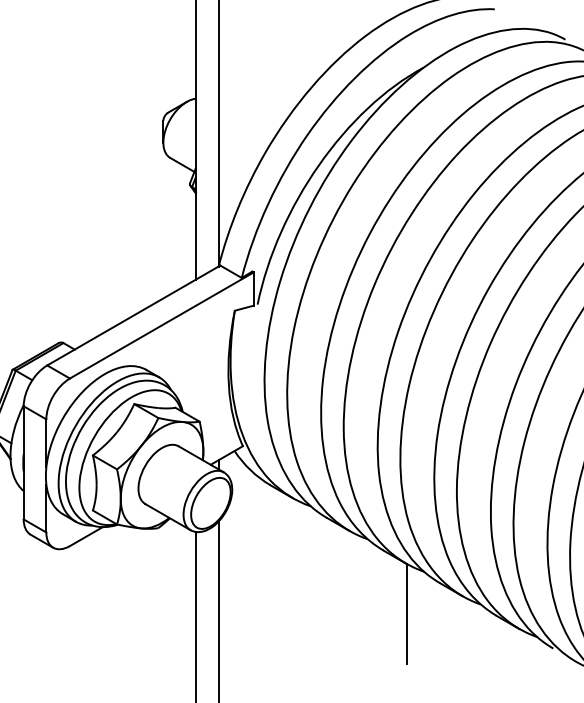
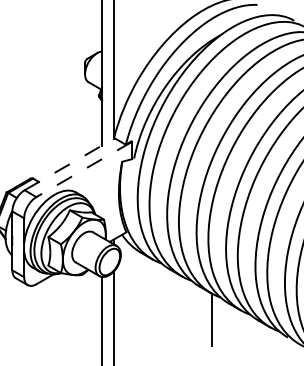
line: (133, 315) -> (69, 164), solid -> dashed
line: (160, 325) -> (83, 169), solid -> dashed

